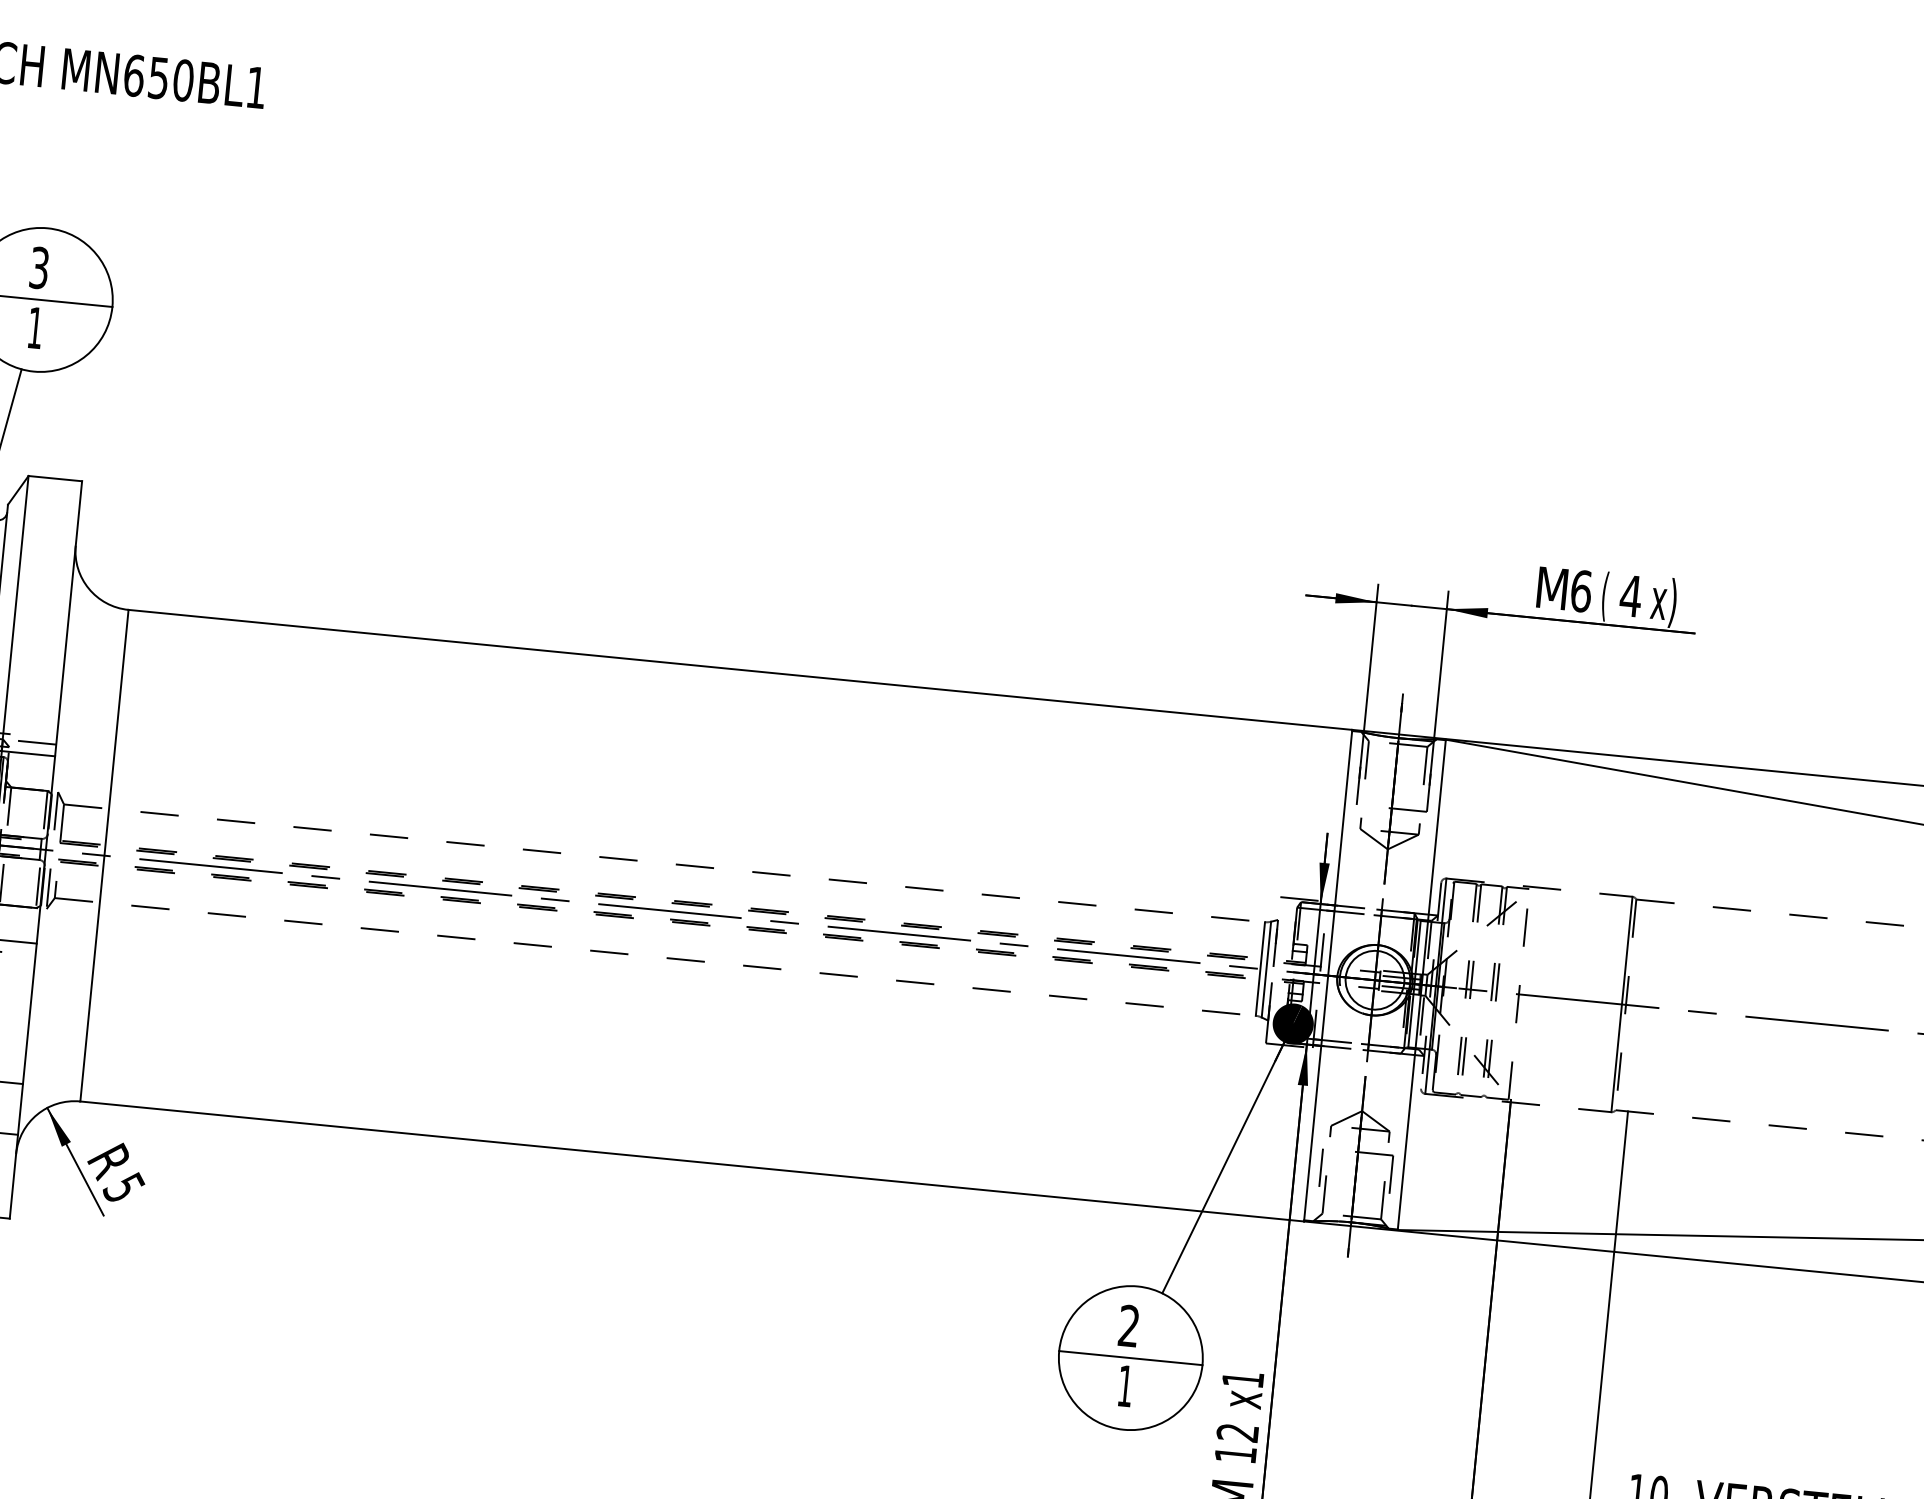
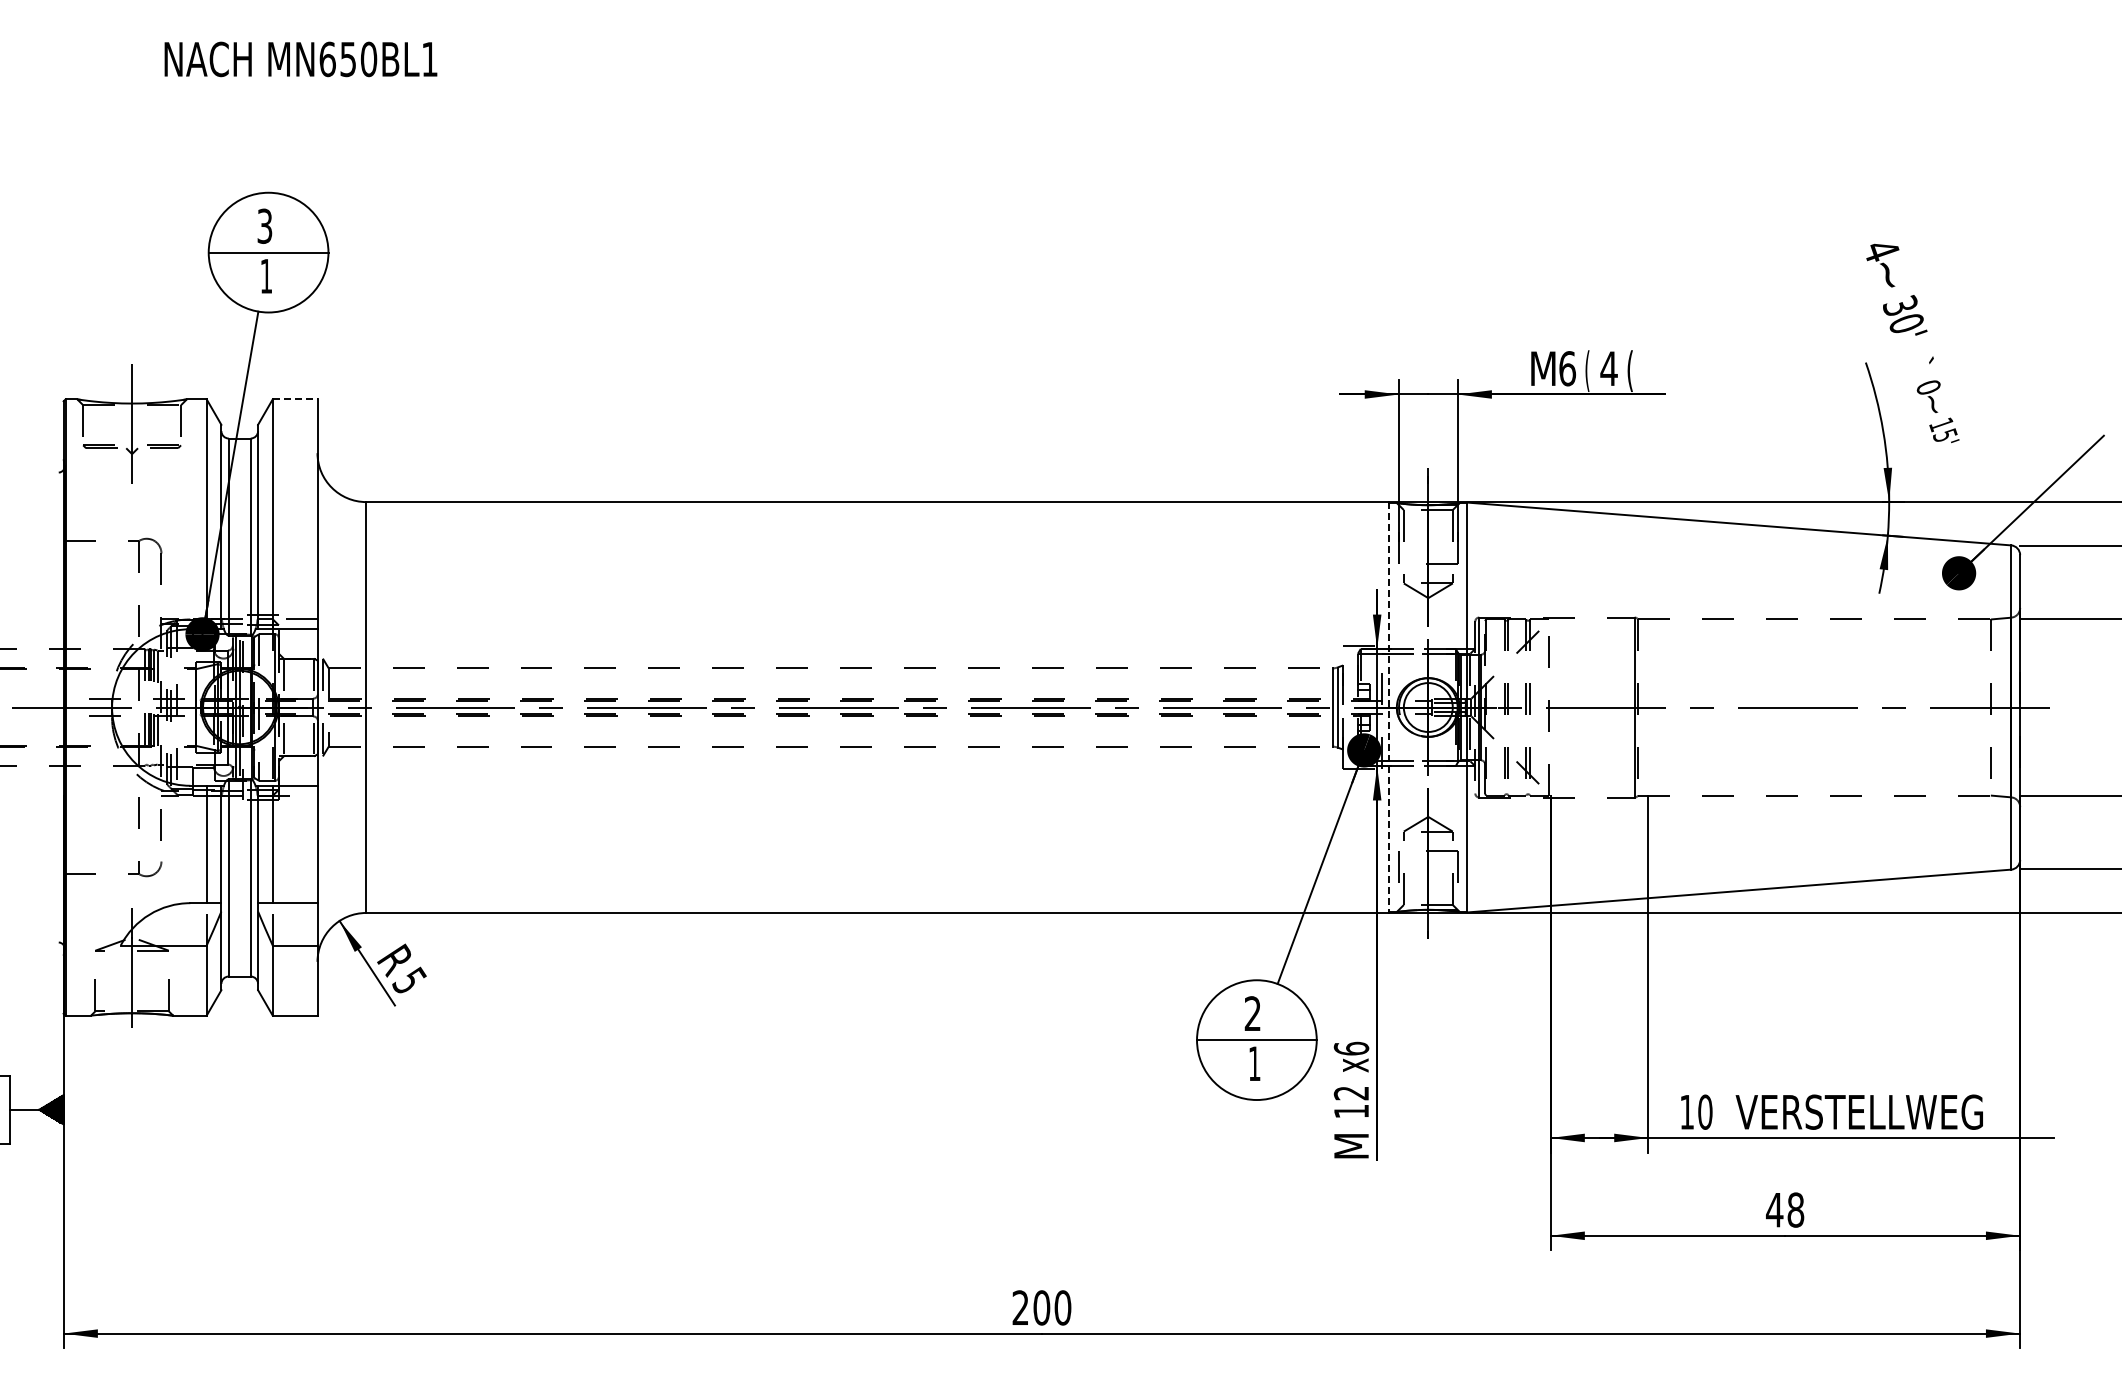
line: (55, 478) -> (295, 399), solid -> dashed
text: (1663, 601) -> (1636, 370), x) -> (
line: (1328, 976) -> (1389, 708), solid -> dashed
text: (1243, 1379) -> (1351, 1048), x1 -> x6

